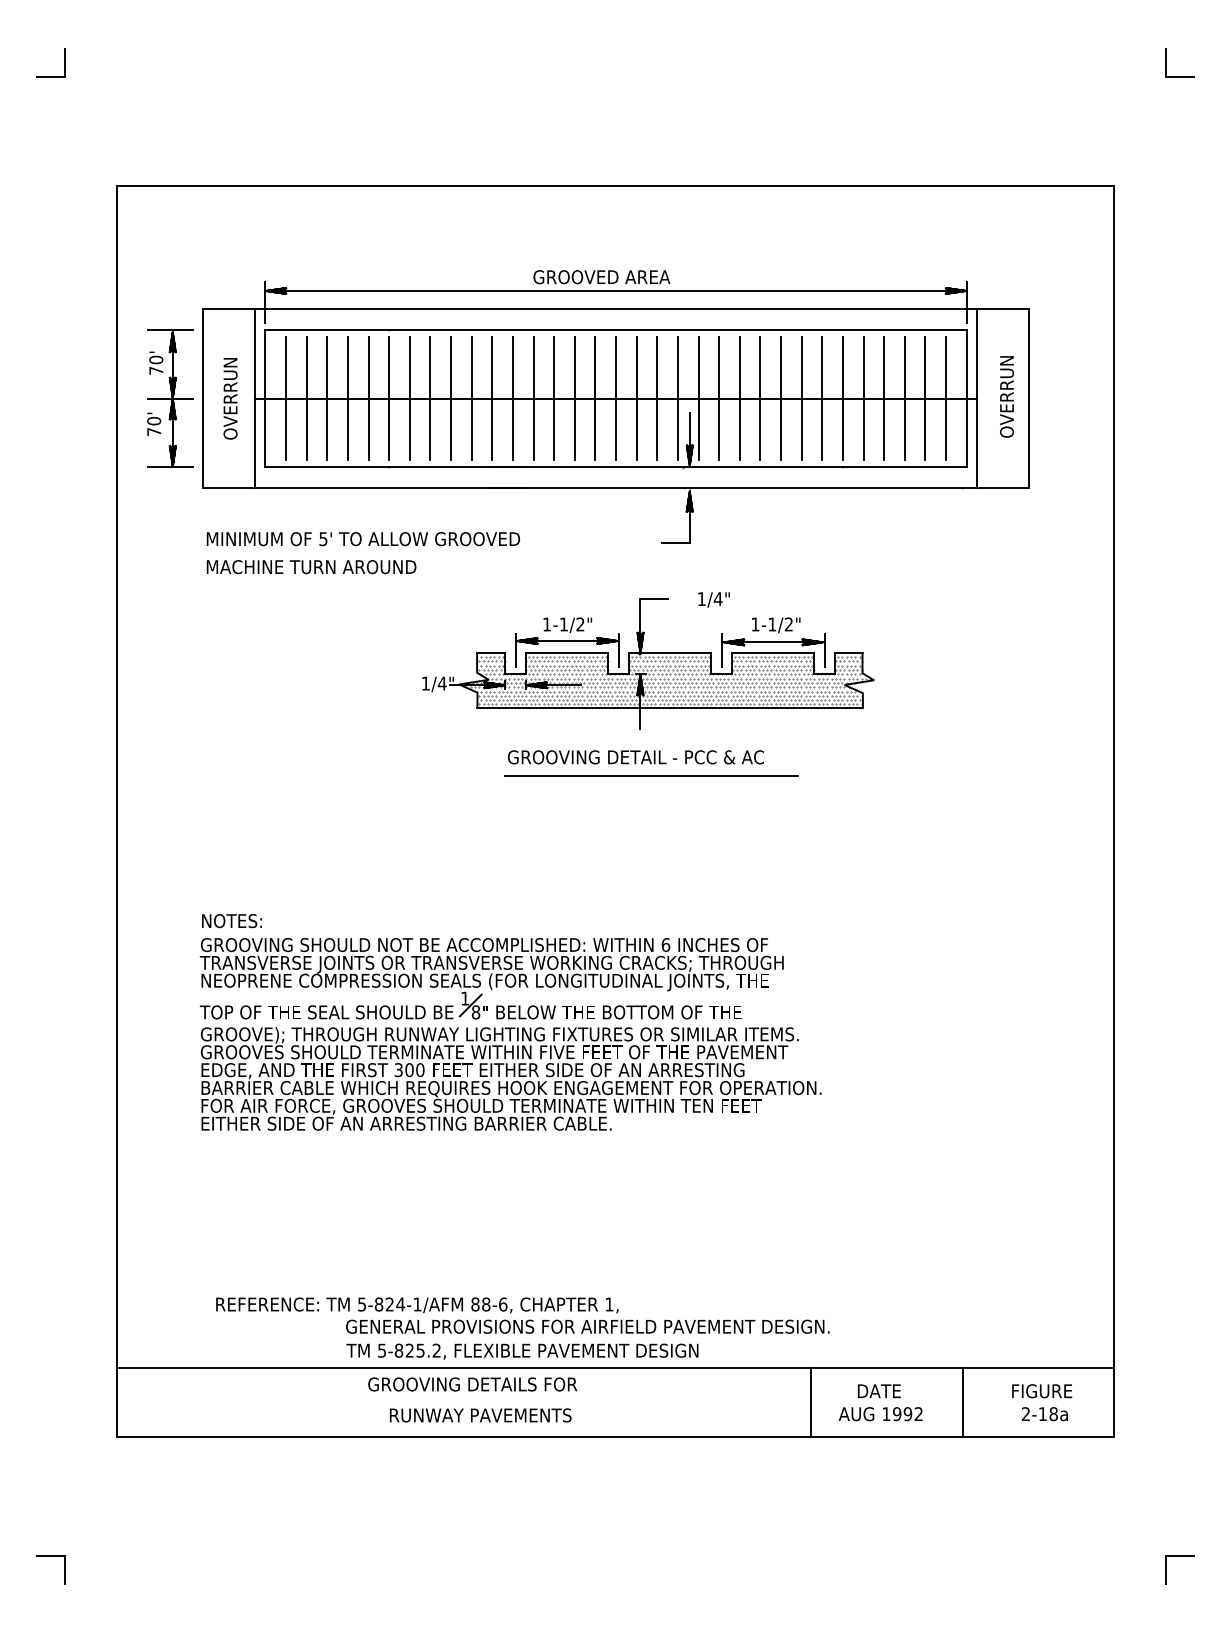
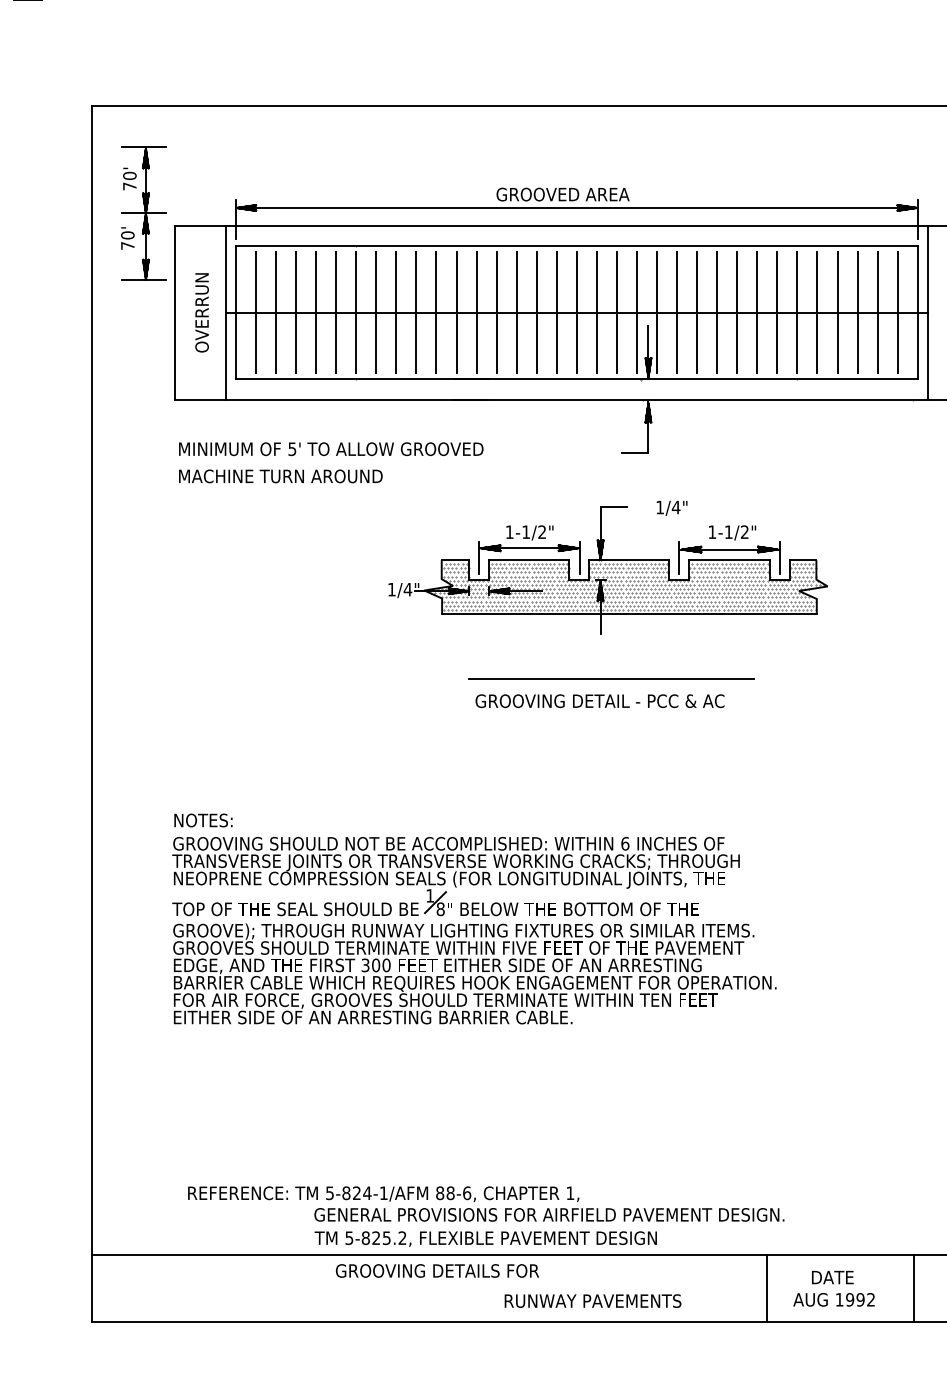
part: (170, 398) -> (143, 213), moved
text: (635, 757) -> (599, 701), moved
text: (480, 1415) -> (592, 1301), moved

